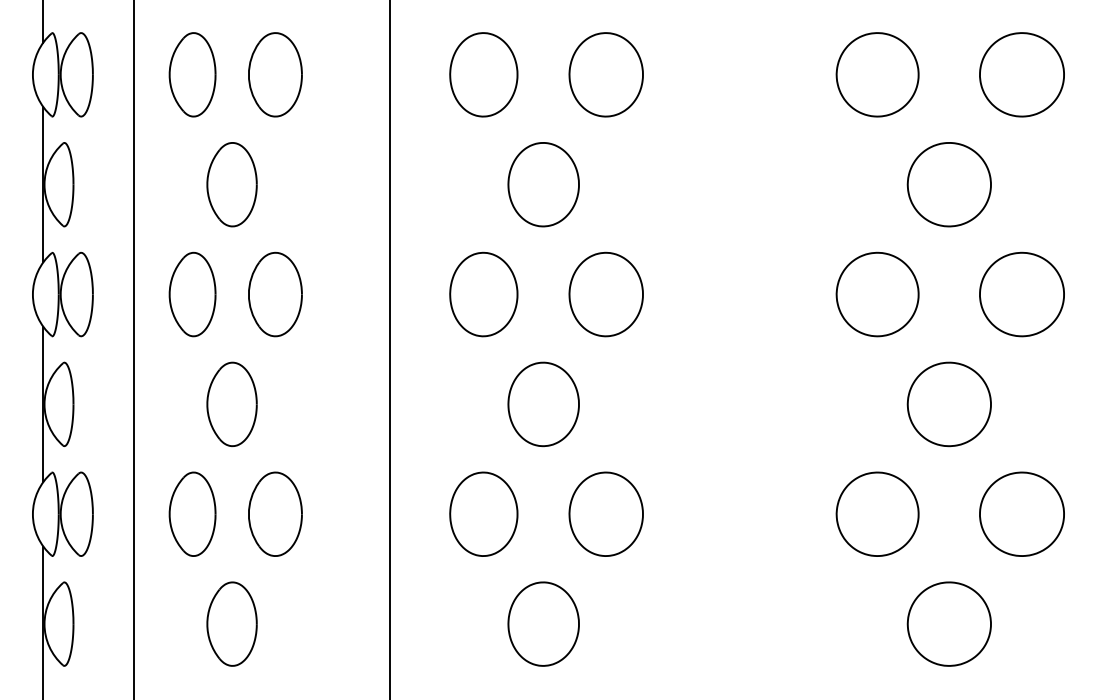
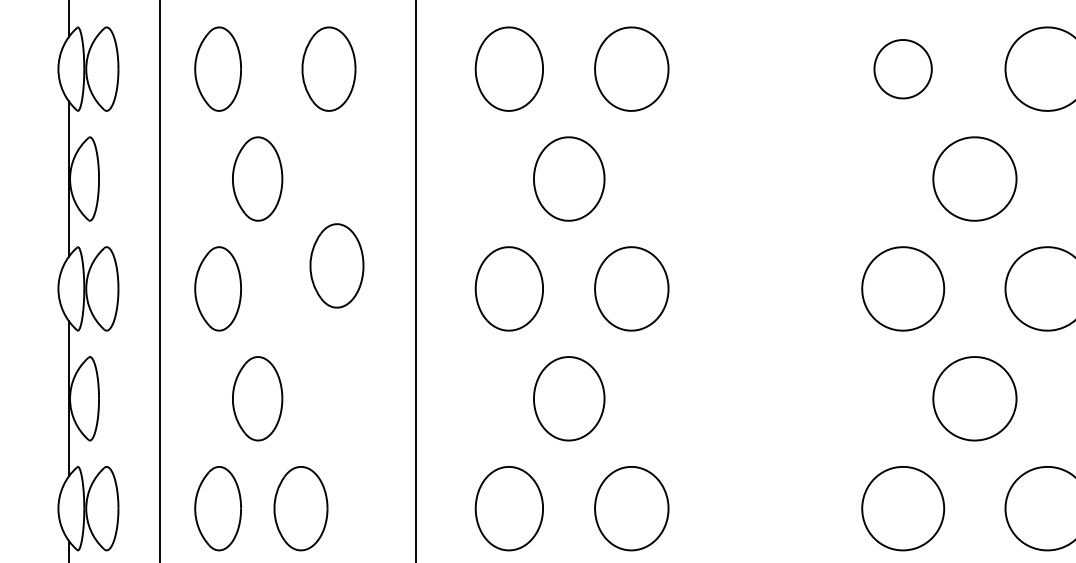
part: (275, 74) -> (329, 68), moved
part: (877, 74) -> (903, 68), size x0.7
part: (275, 294) -> (337, 265), moved

